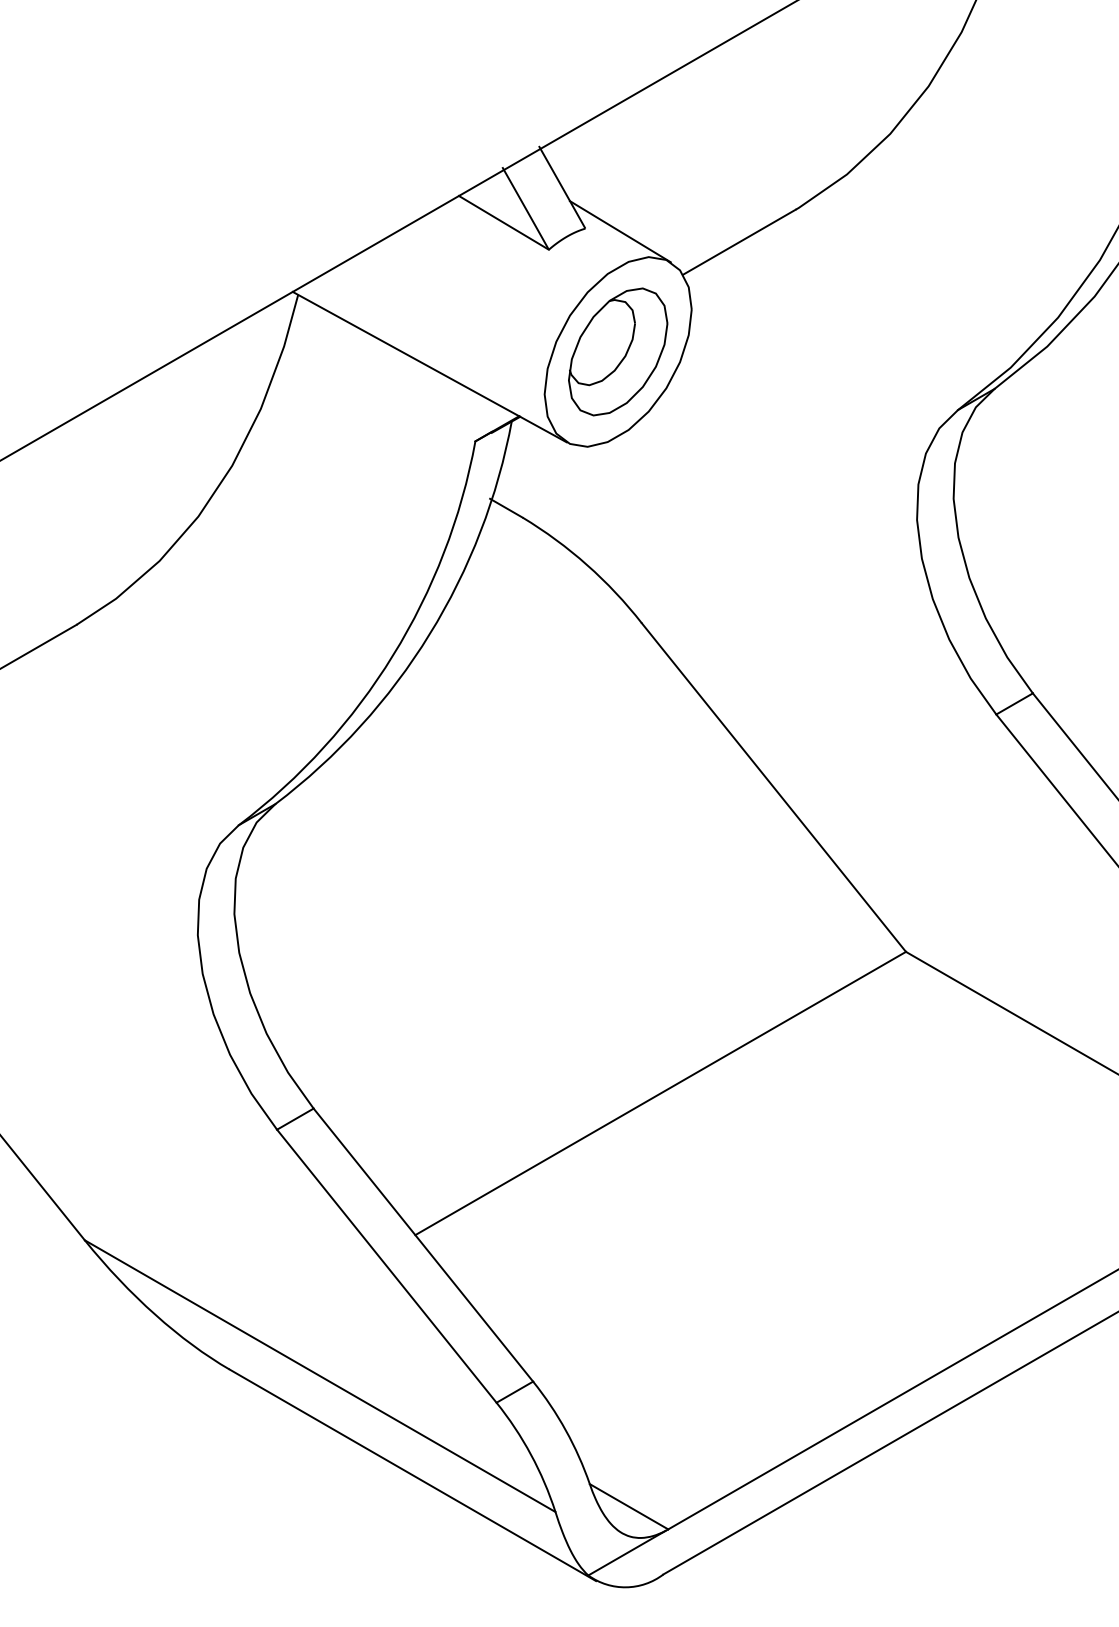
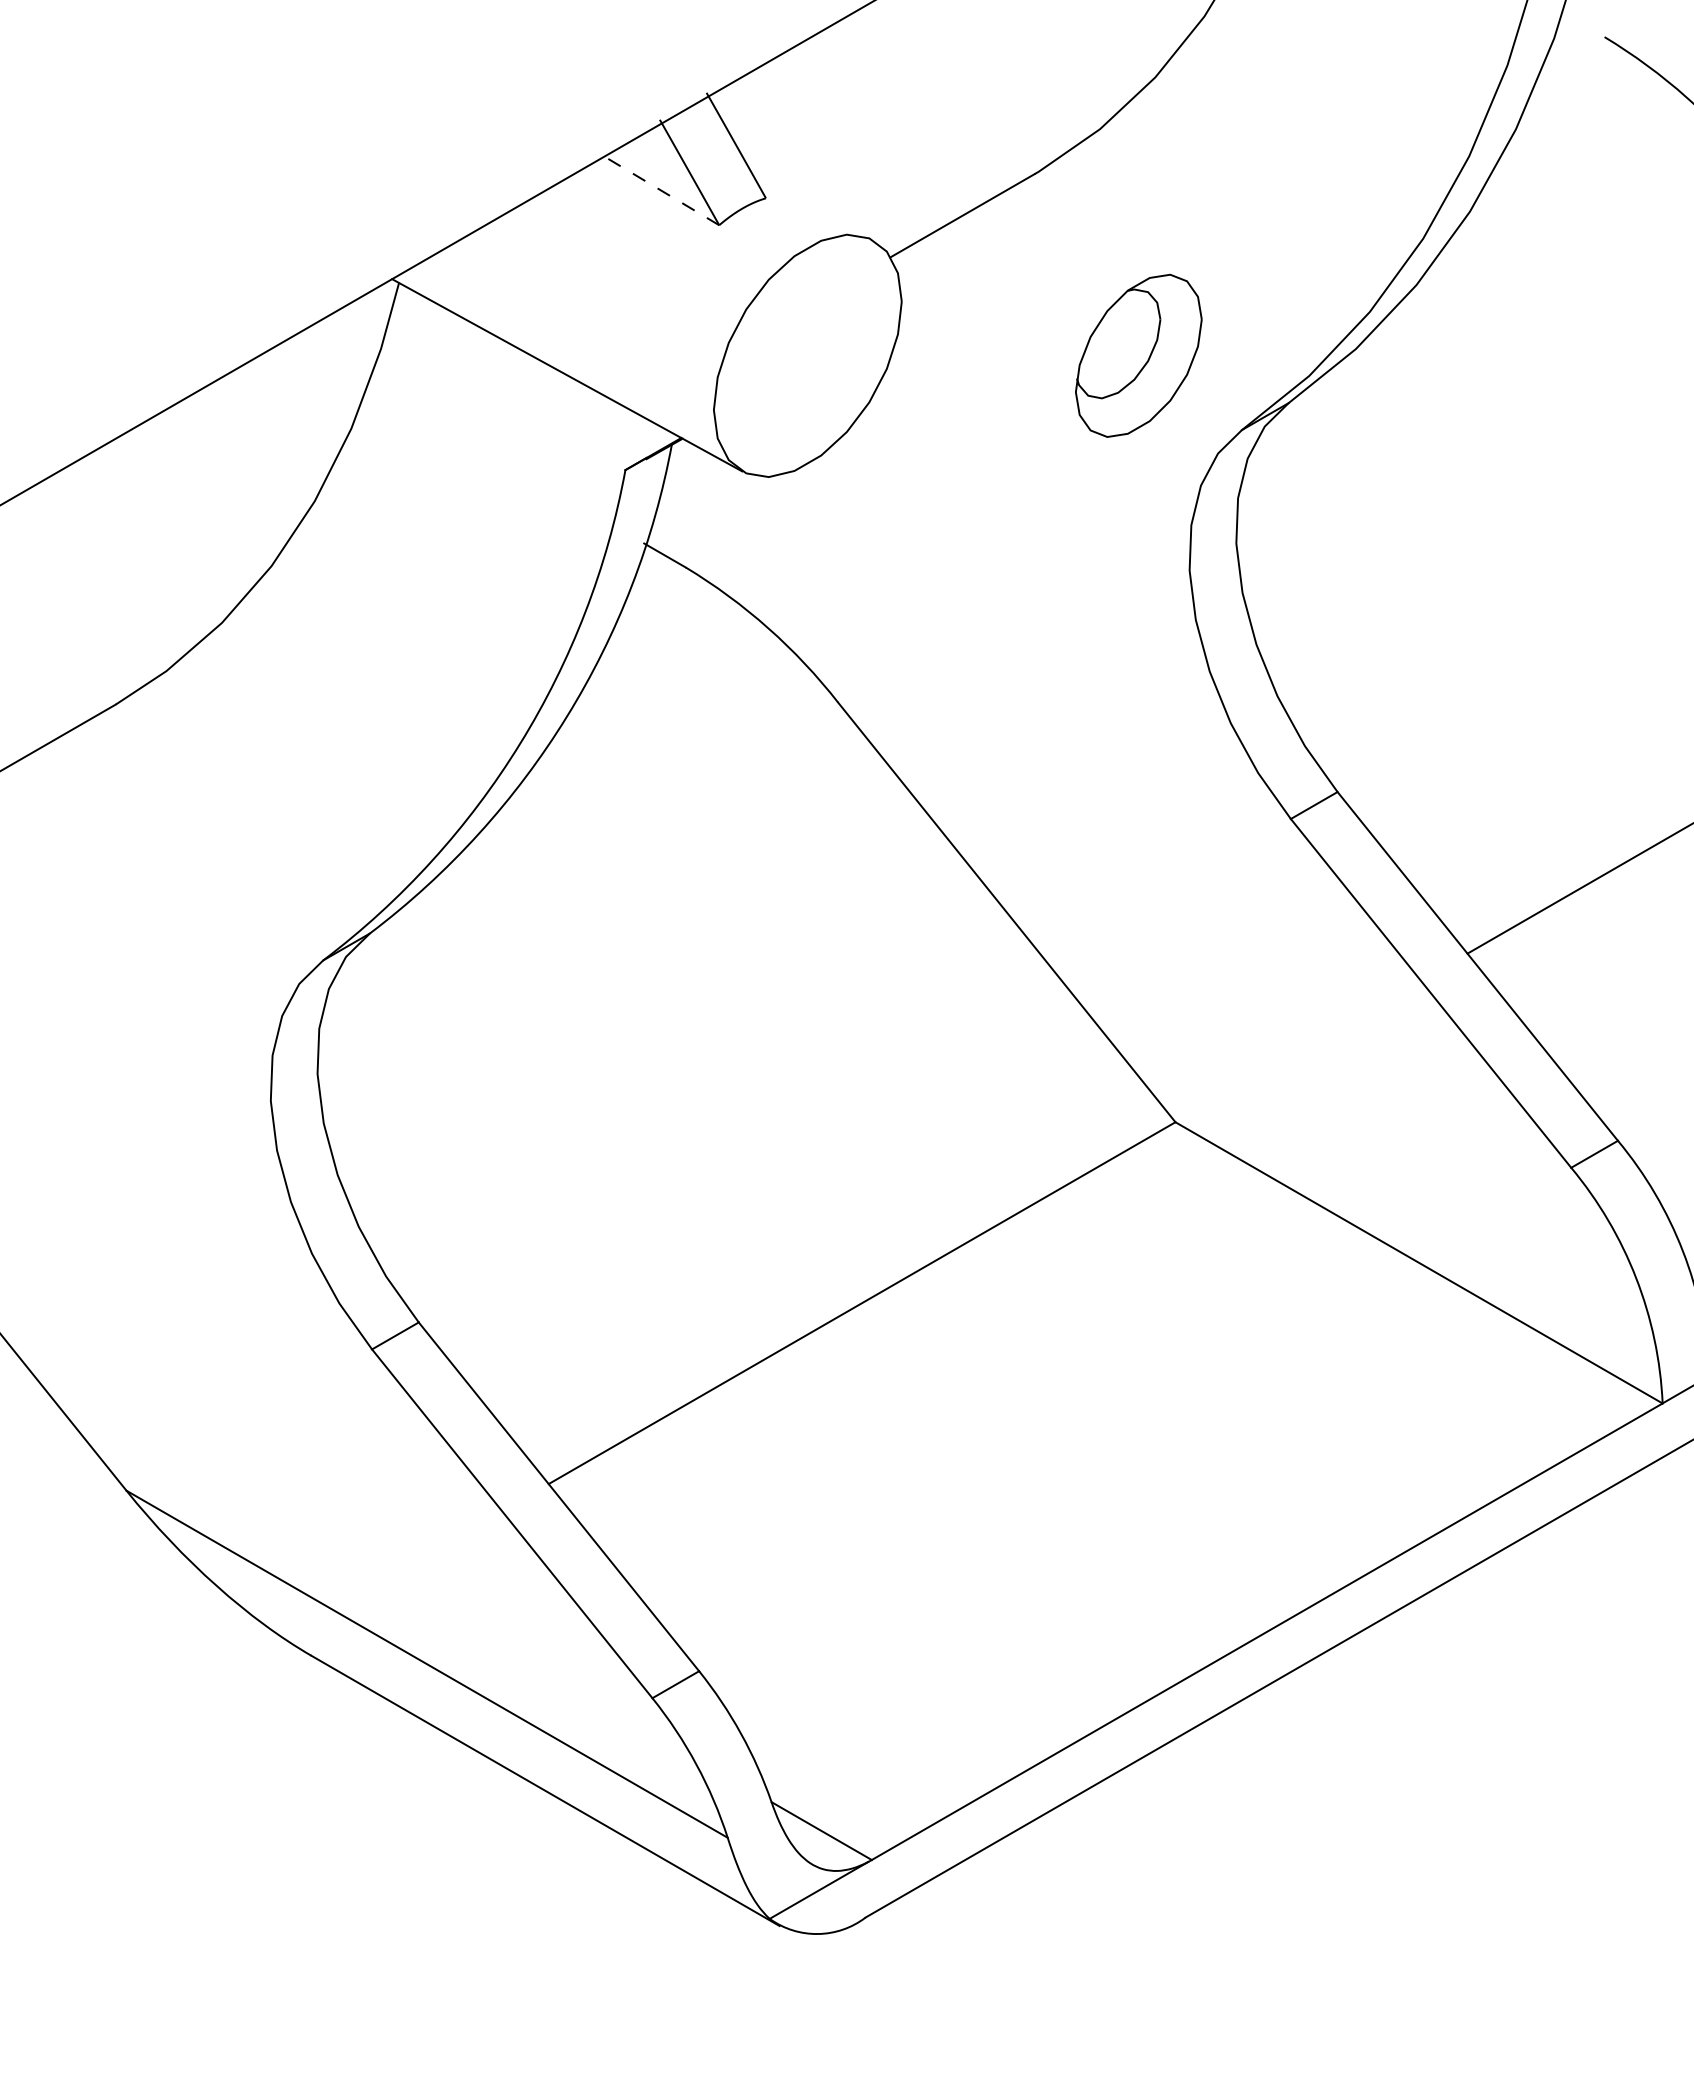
line: (503, 222) -> (661, 190), solid -> dashed
line: (620, 231) -> (810, 202), removed
part: (617, 351) -> (1138, 355), moved

